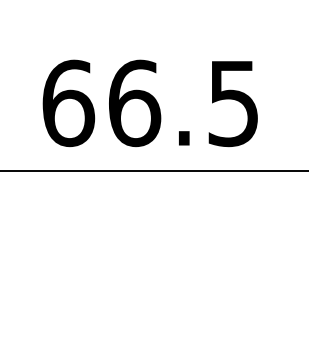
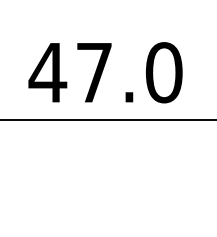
text: (150, 103) -> (105, 72), 66.5 -> 47.0

